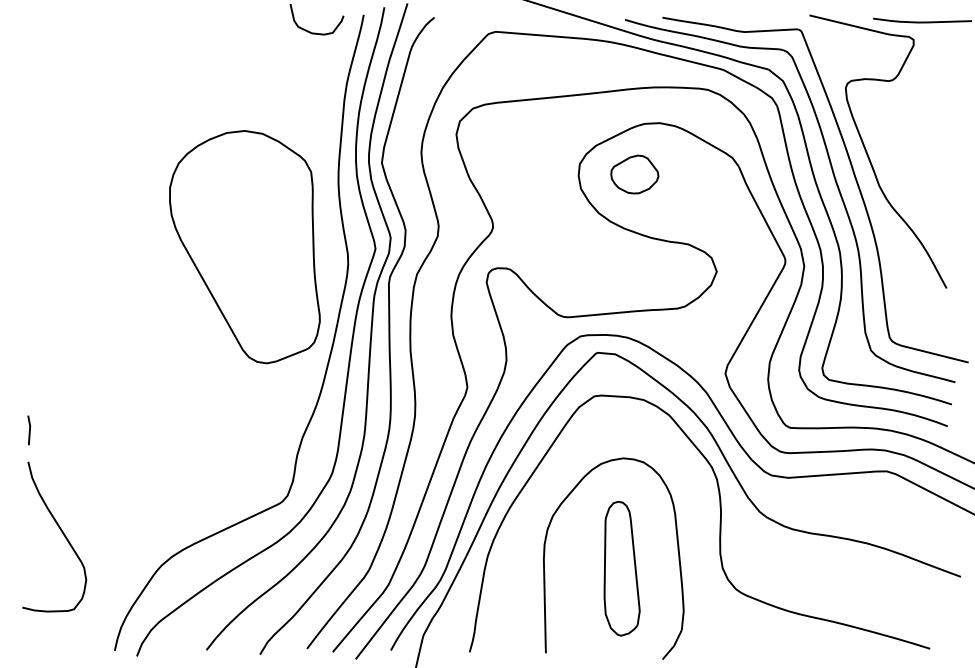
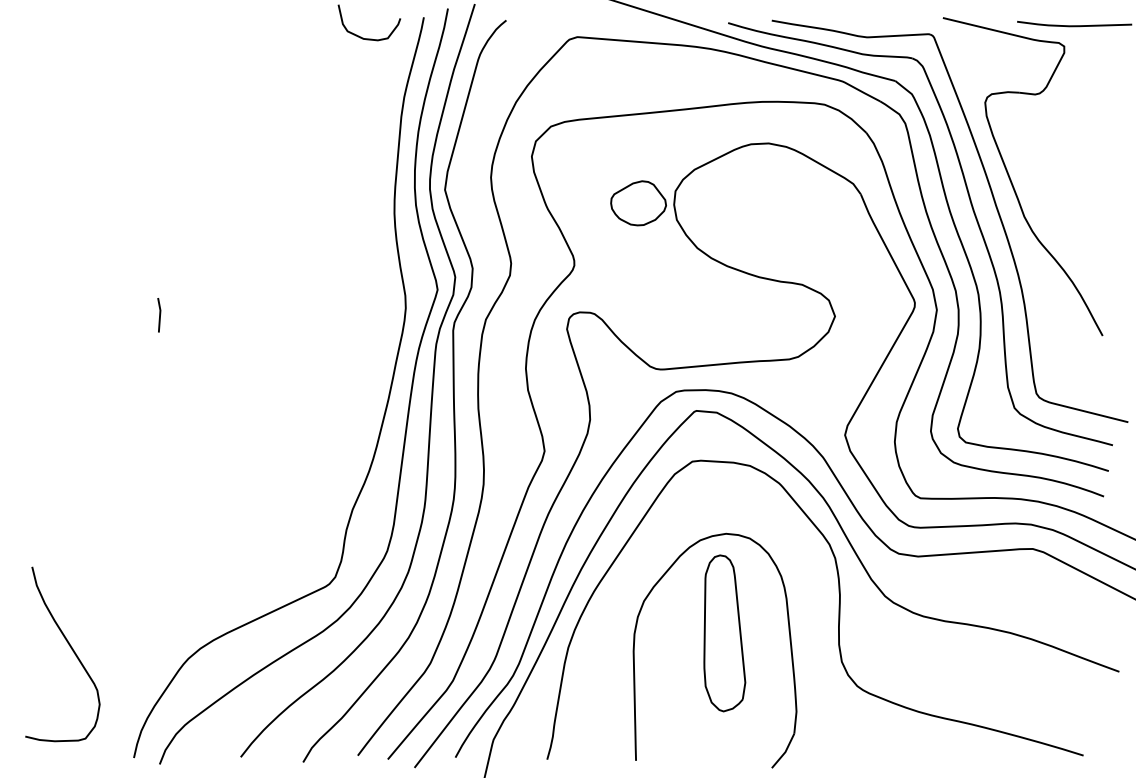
part: (634, 174) -> (638, 203), moved
part: (244, 246) -> (285, 287), removed
line: (29, 430) -> (159, 315), moved
curve: (61, 531) -> (70, 648), moved
part: (621, 568) -> (724, 633), moved

